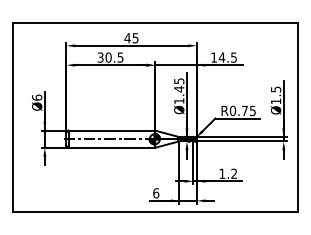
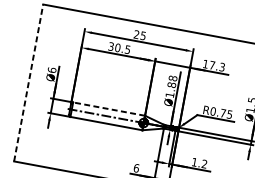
text: (127, 38) -> (136, 34), 45 -> 25
text: (227, 57) -> (216, 66), 14.5 -> 17.3
text: (179, 85) -> (172, 82), Ø1.45 -> Ø1.88
line: (12, 117) -> (28, 82), solid -> dashed
line: (111, 130) -> (108, 109), solid -> dashed

